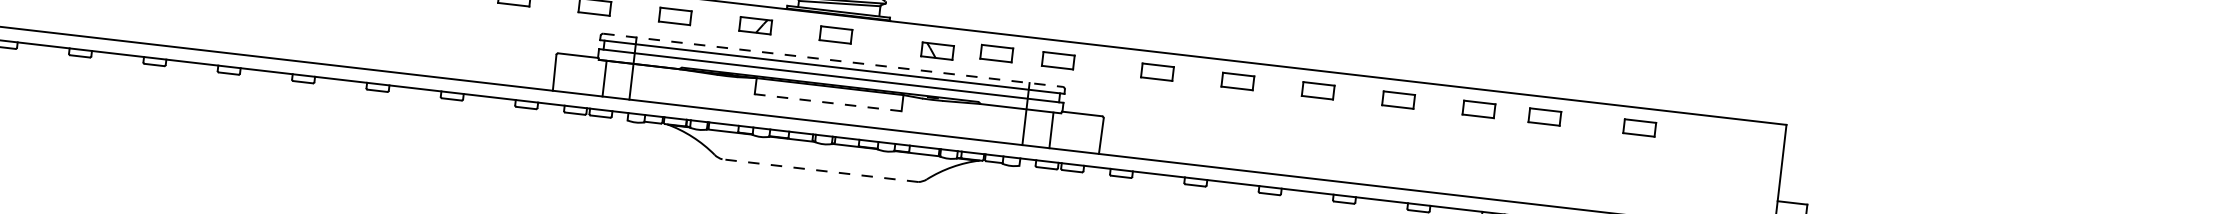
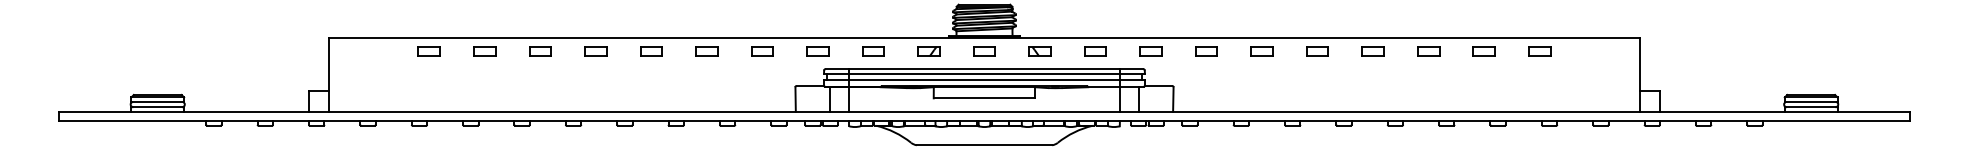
part: (936, 50) -> (1039, 51), moved
line: (833, 60) -> (984, 69), dashed -> solid
part: (1057, 60) -> (1150, 51), moved
line: (828, 102) -> (984, 98), dashed -> solid
part: (1543, 116) -> (1483, 51), moved
line: (820, 170) -> (984, 145), dashed -> solid

